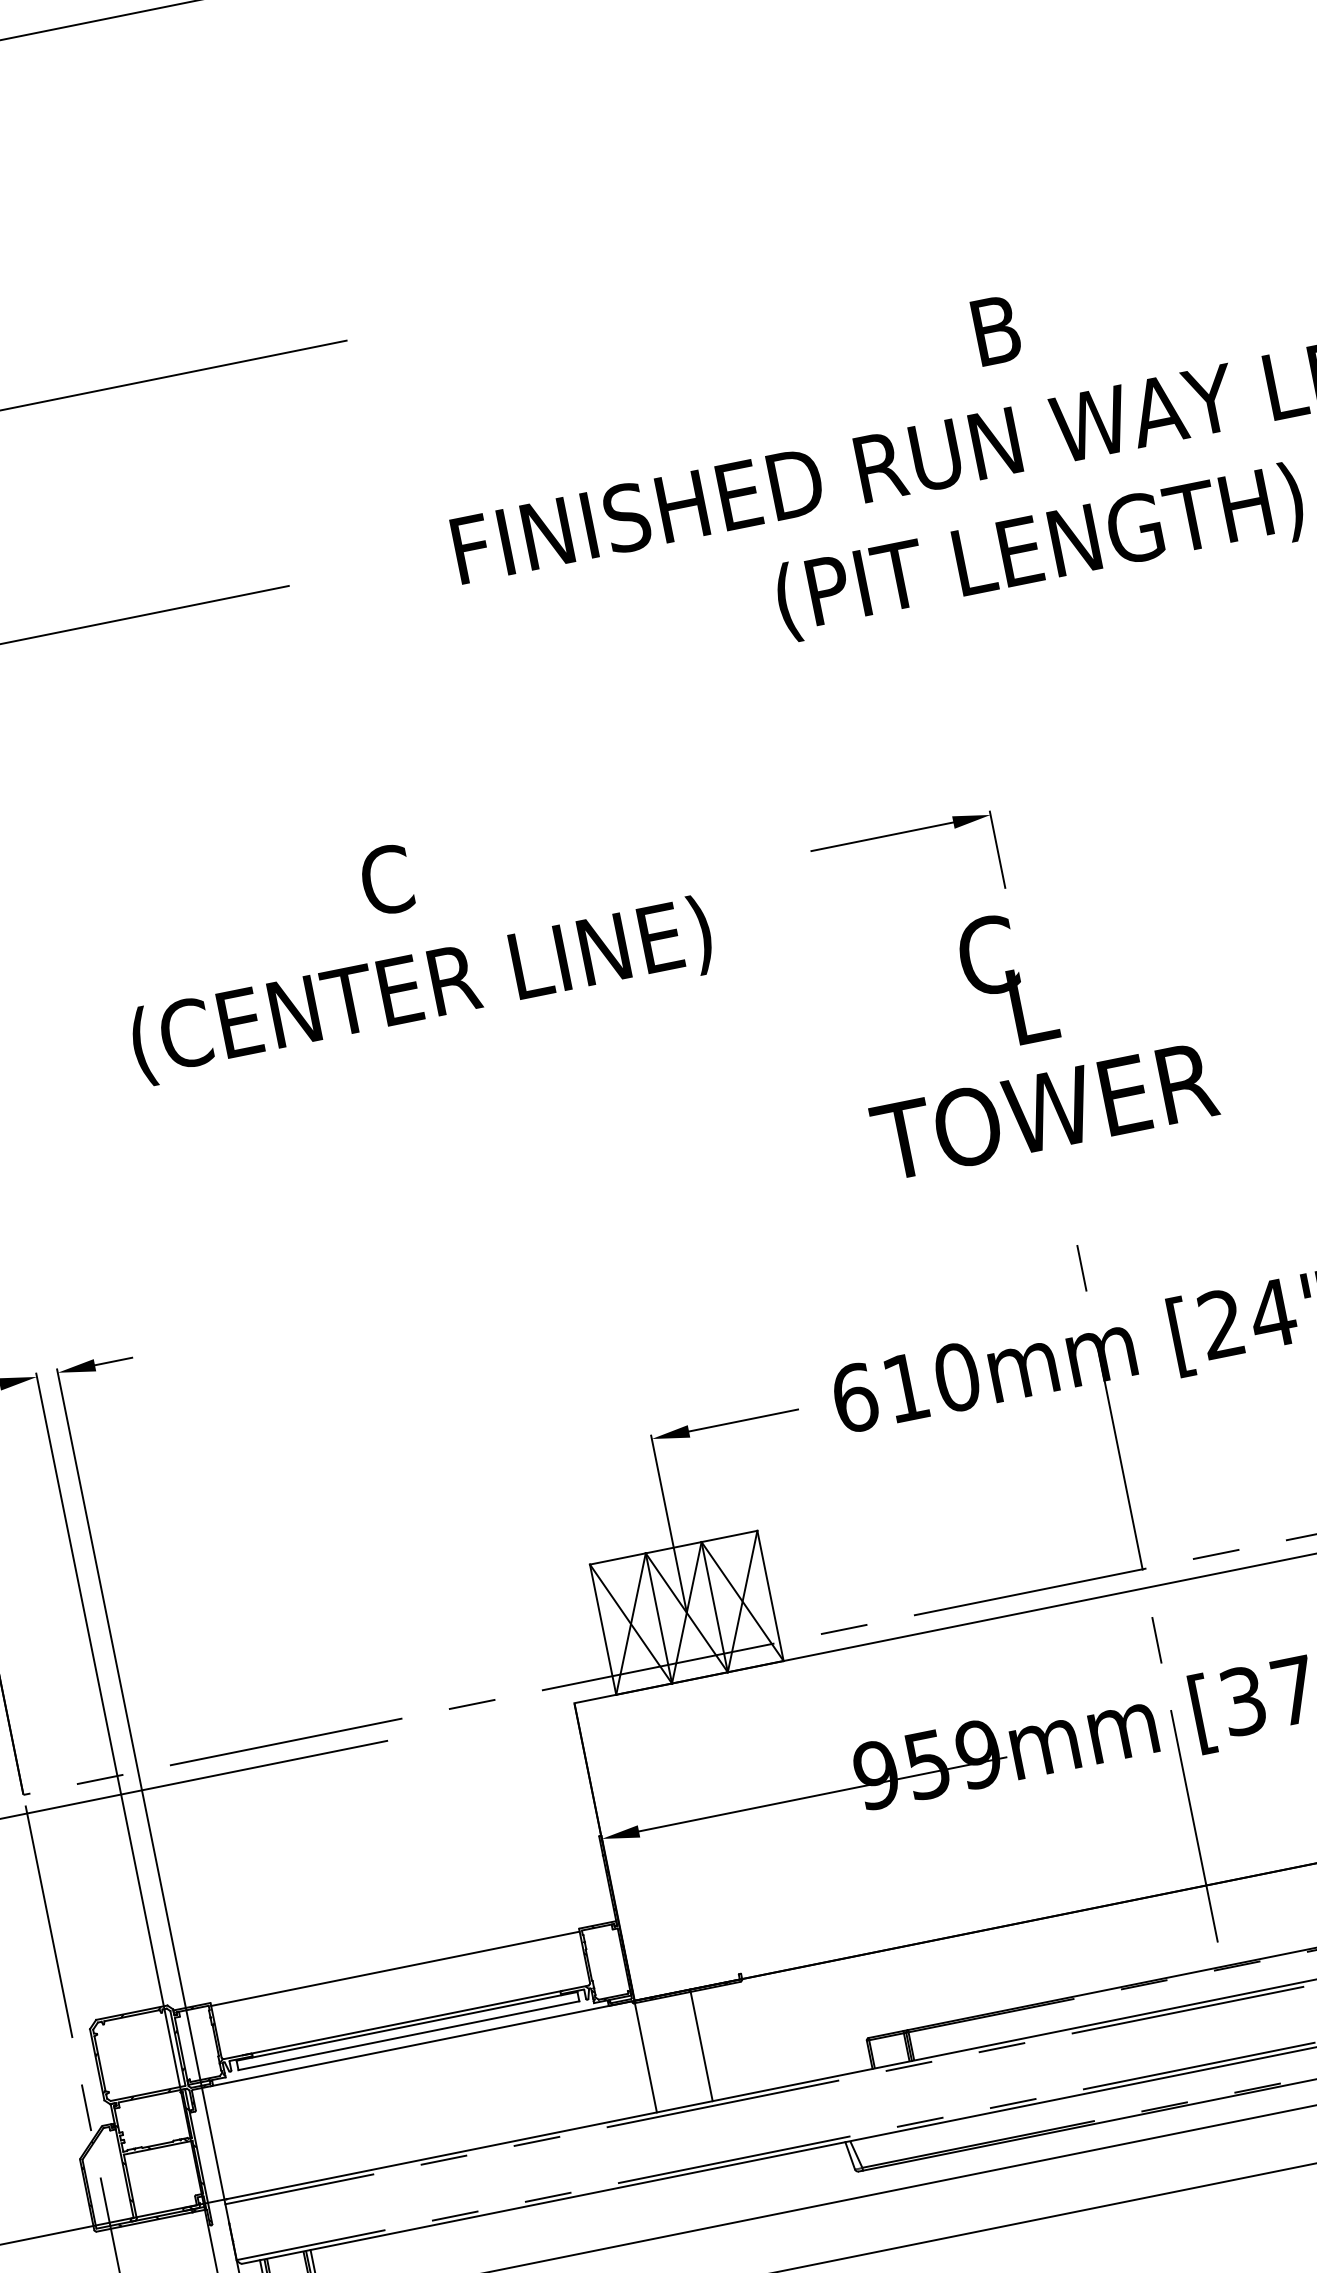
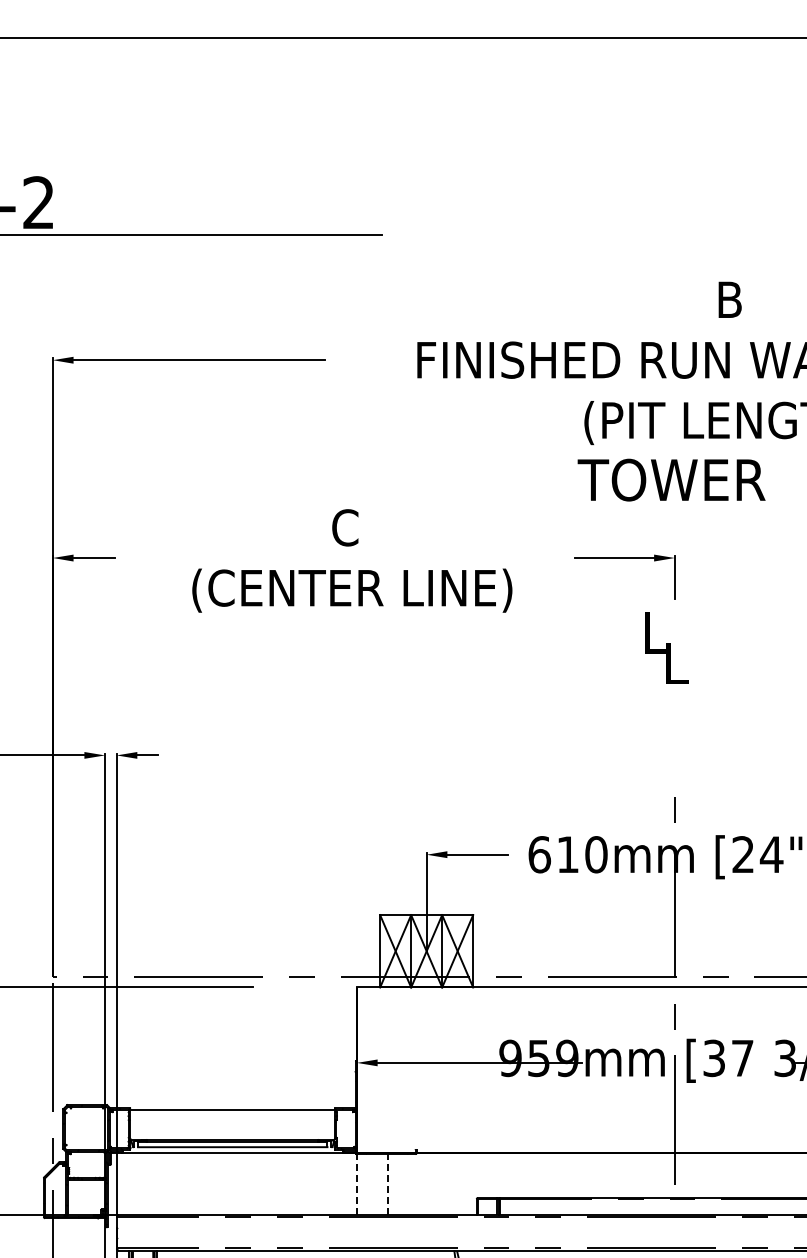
text: (988, 954) -> (658, 632), C -> L
text: (1044, 1110) -> (671, 479), moved
line: (700, 2046) -> (387, 1184), solid -> dashed
line: (645, 2057) -> (356, 1184), solid -> dashed

